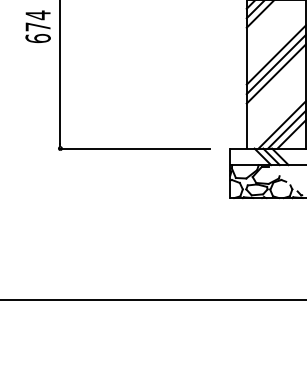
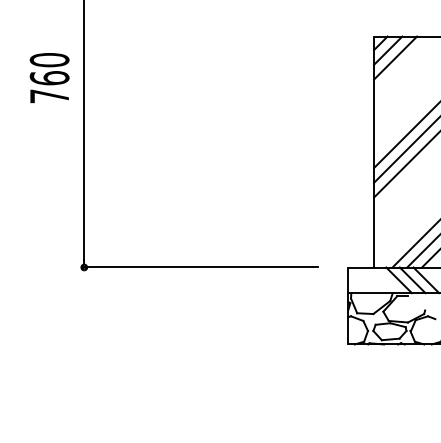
text: (37, 26) -> (48, 77), 674 -> 760

